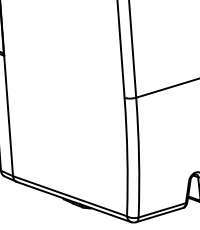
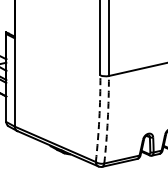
arc: (127, 156) -> (99, 118), solid -> dashed
arc: (138, 157) -> (107, 119), solid -> dashed

